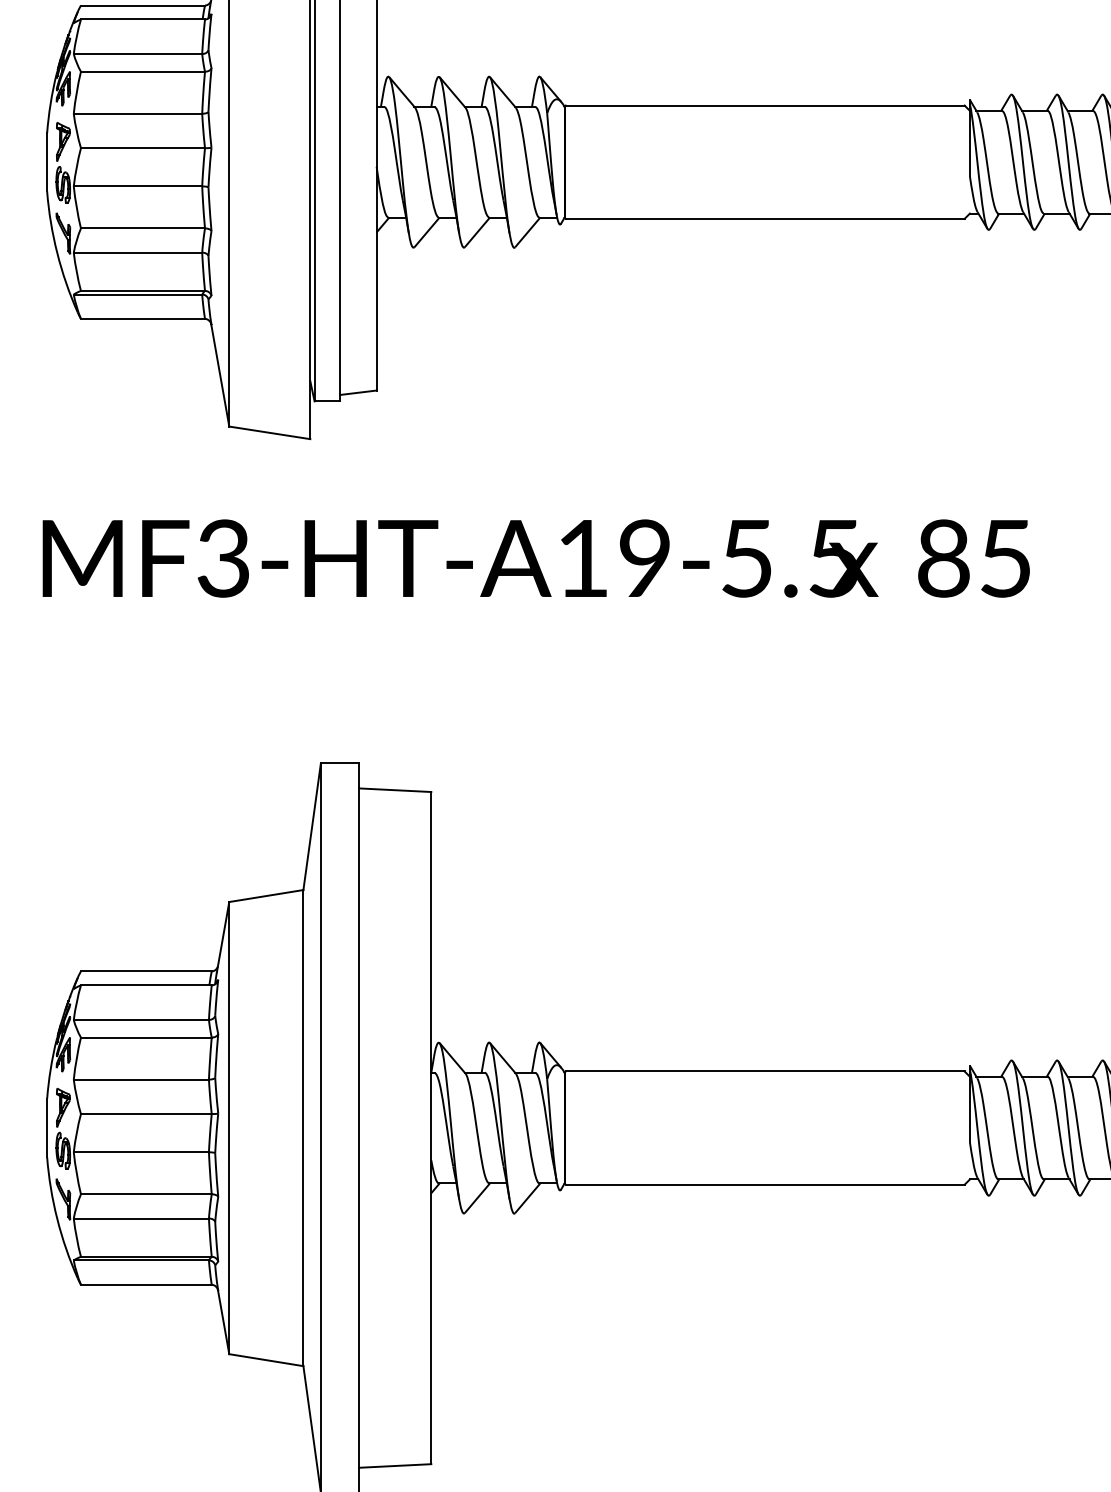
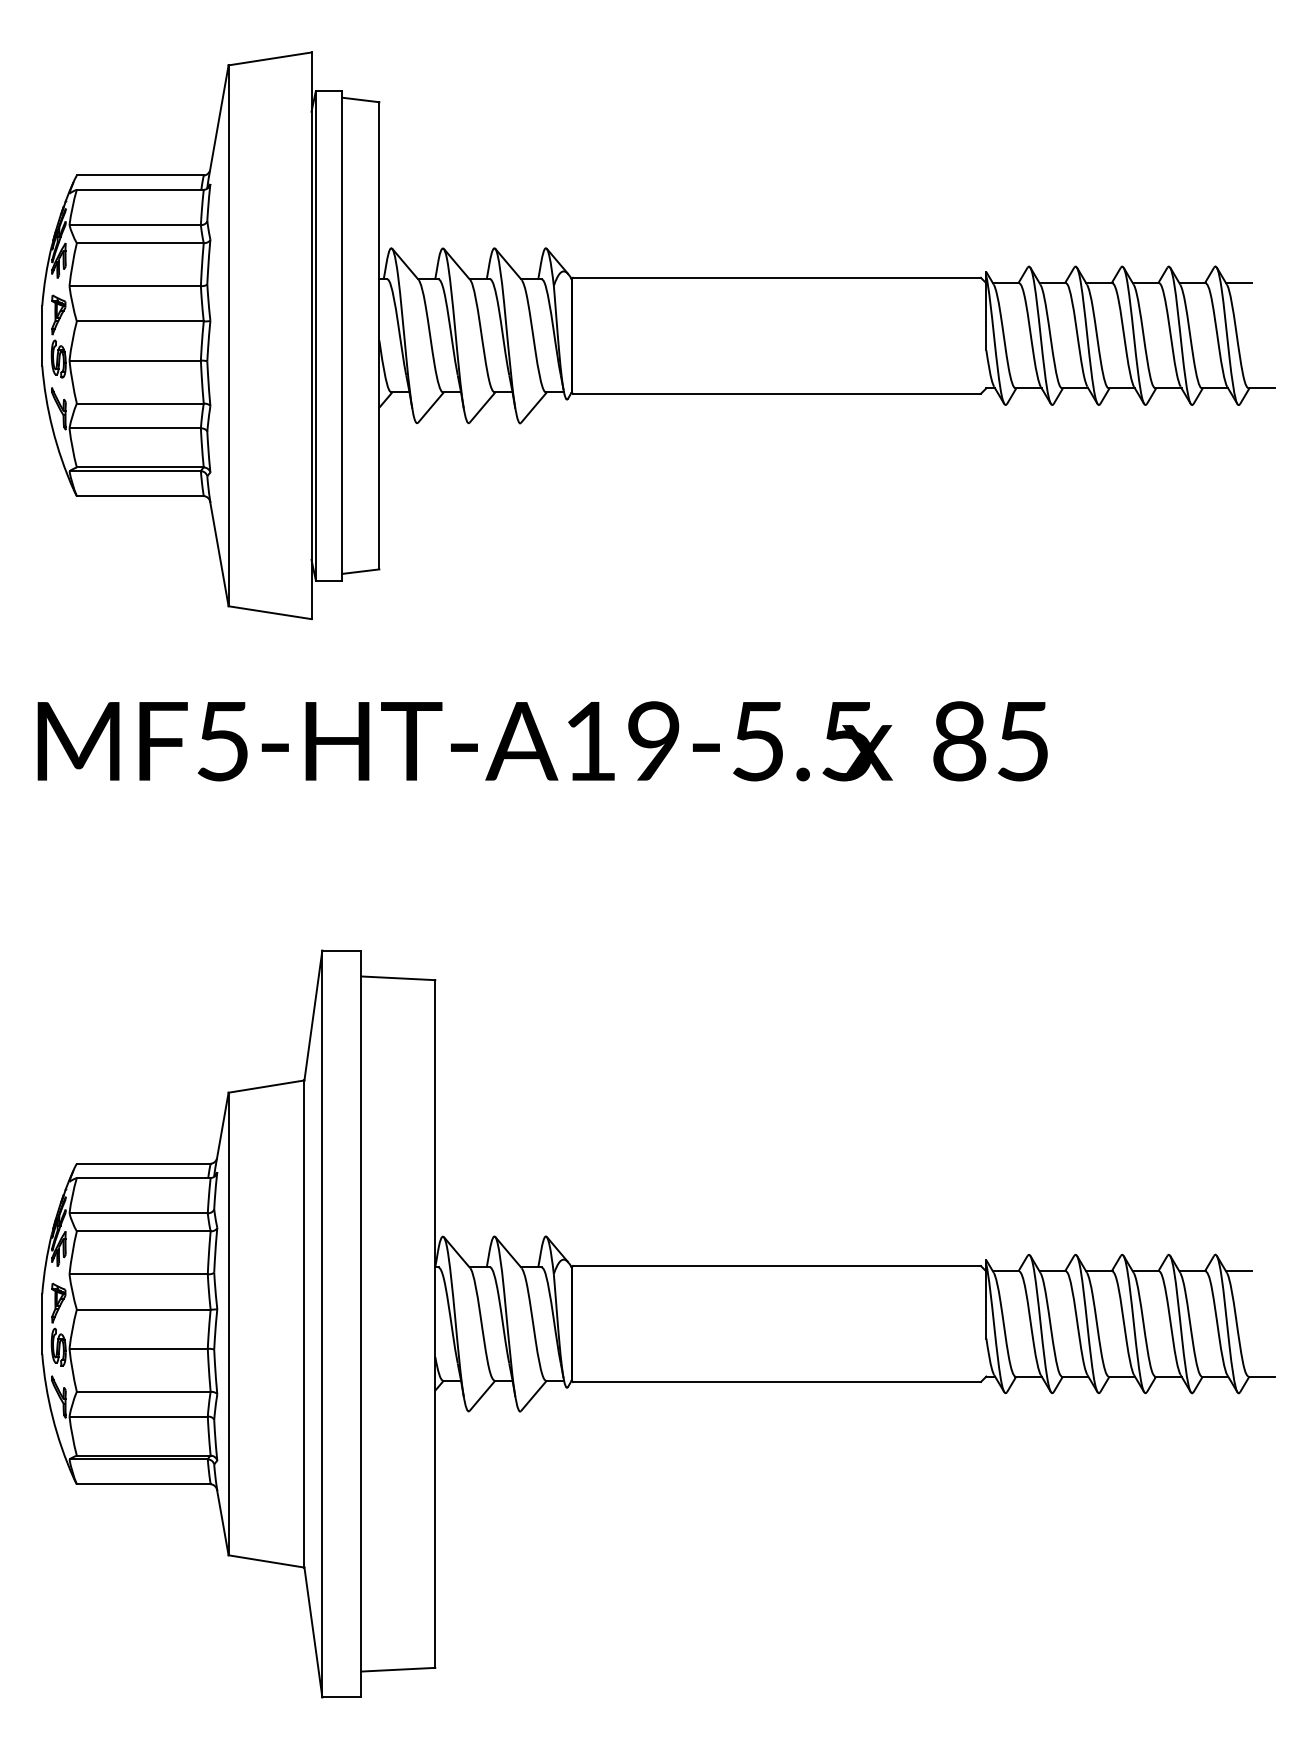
text: (223, 558) -> (222, 741), MF3-HT-A19-5.5 -> MF5-HT-A19-5.5

